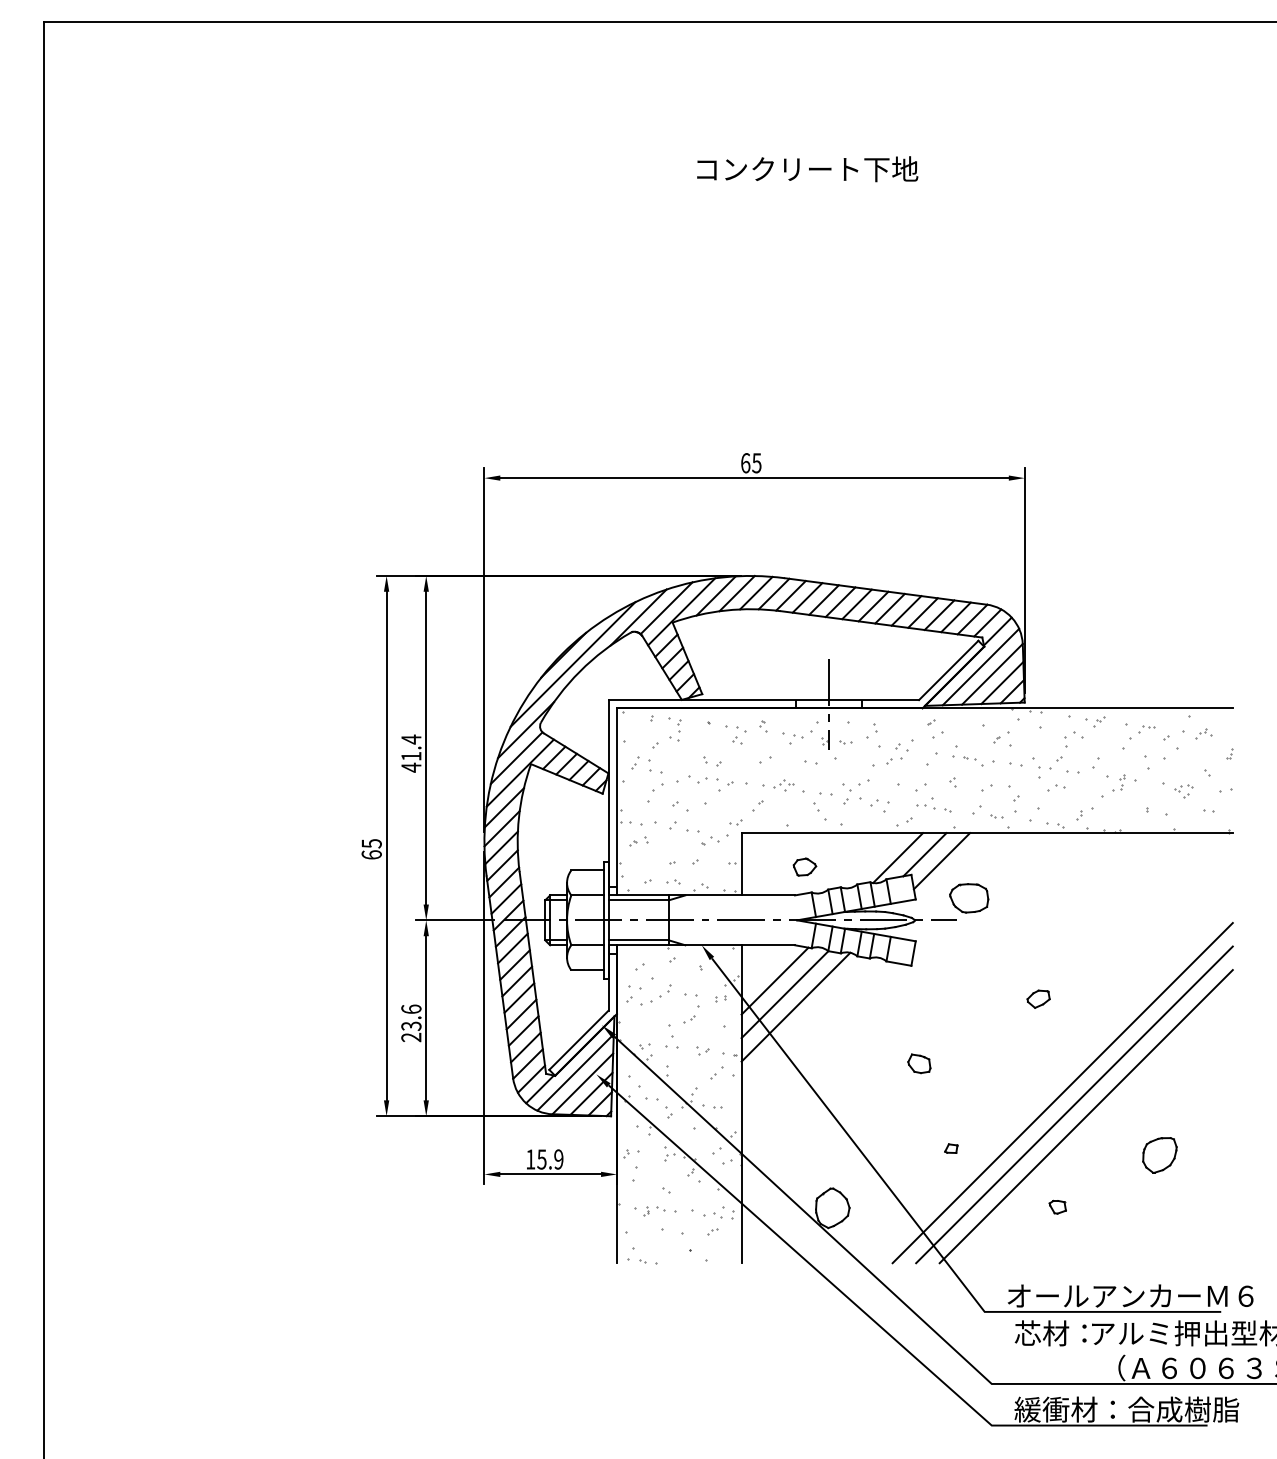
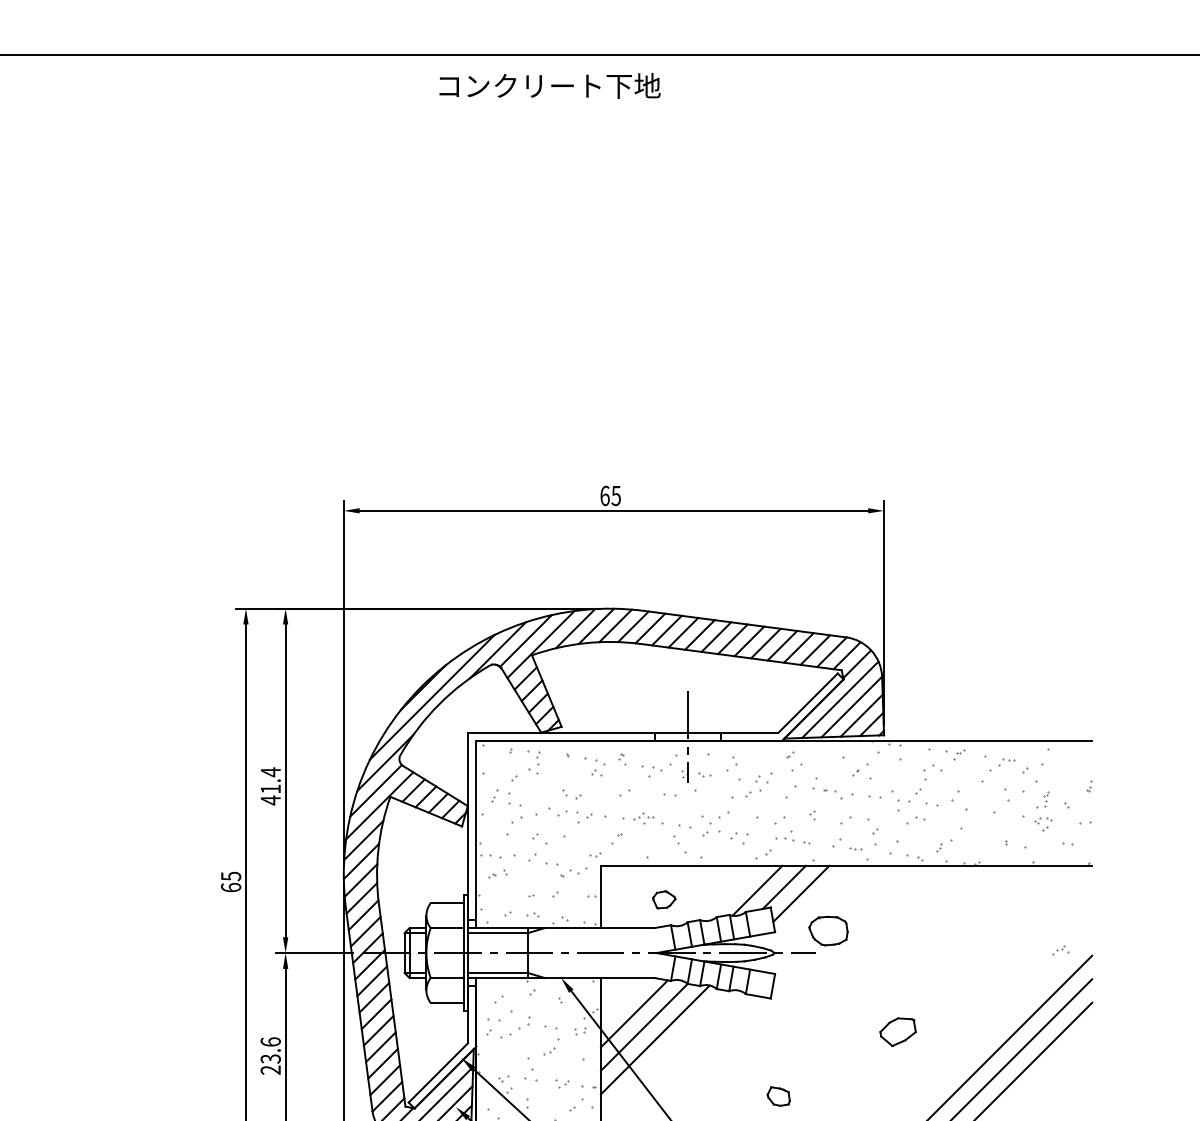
text: (807, 169) -> (549, 86), moved
part: (1203, 733) -> (1060, 950), moved
part: (1118, 782) -> (1041, 799), moved
part: (1038, 998) -> (897, 1031), size x1.6

